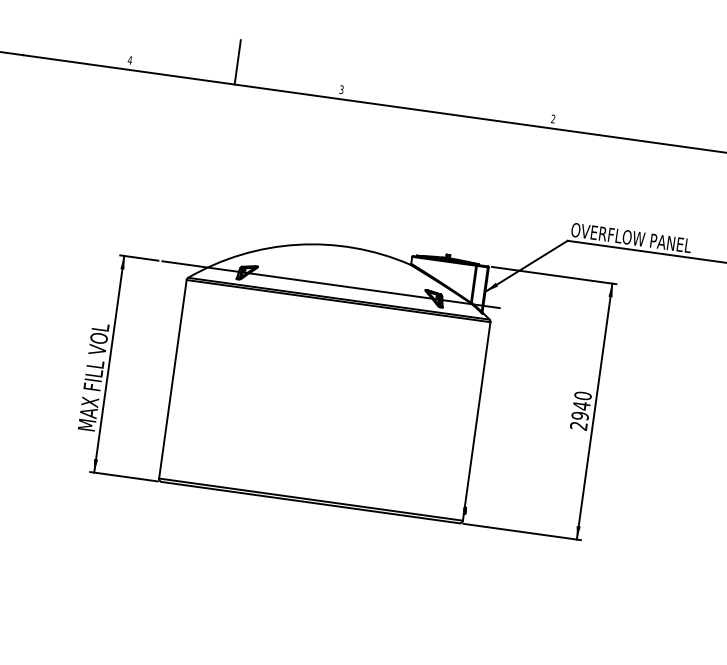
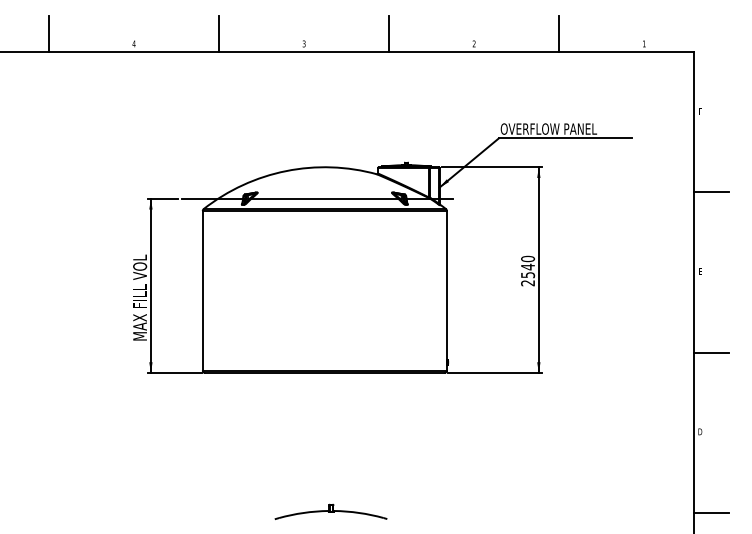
line: (26, 32) -> (49, 33), added
line: (449, 91) -> (389, 33), added
line: (661, 120) -> (559, 33), added
text: (579, 416) -> (527, 275), 2940 -> 2540

